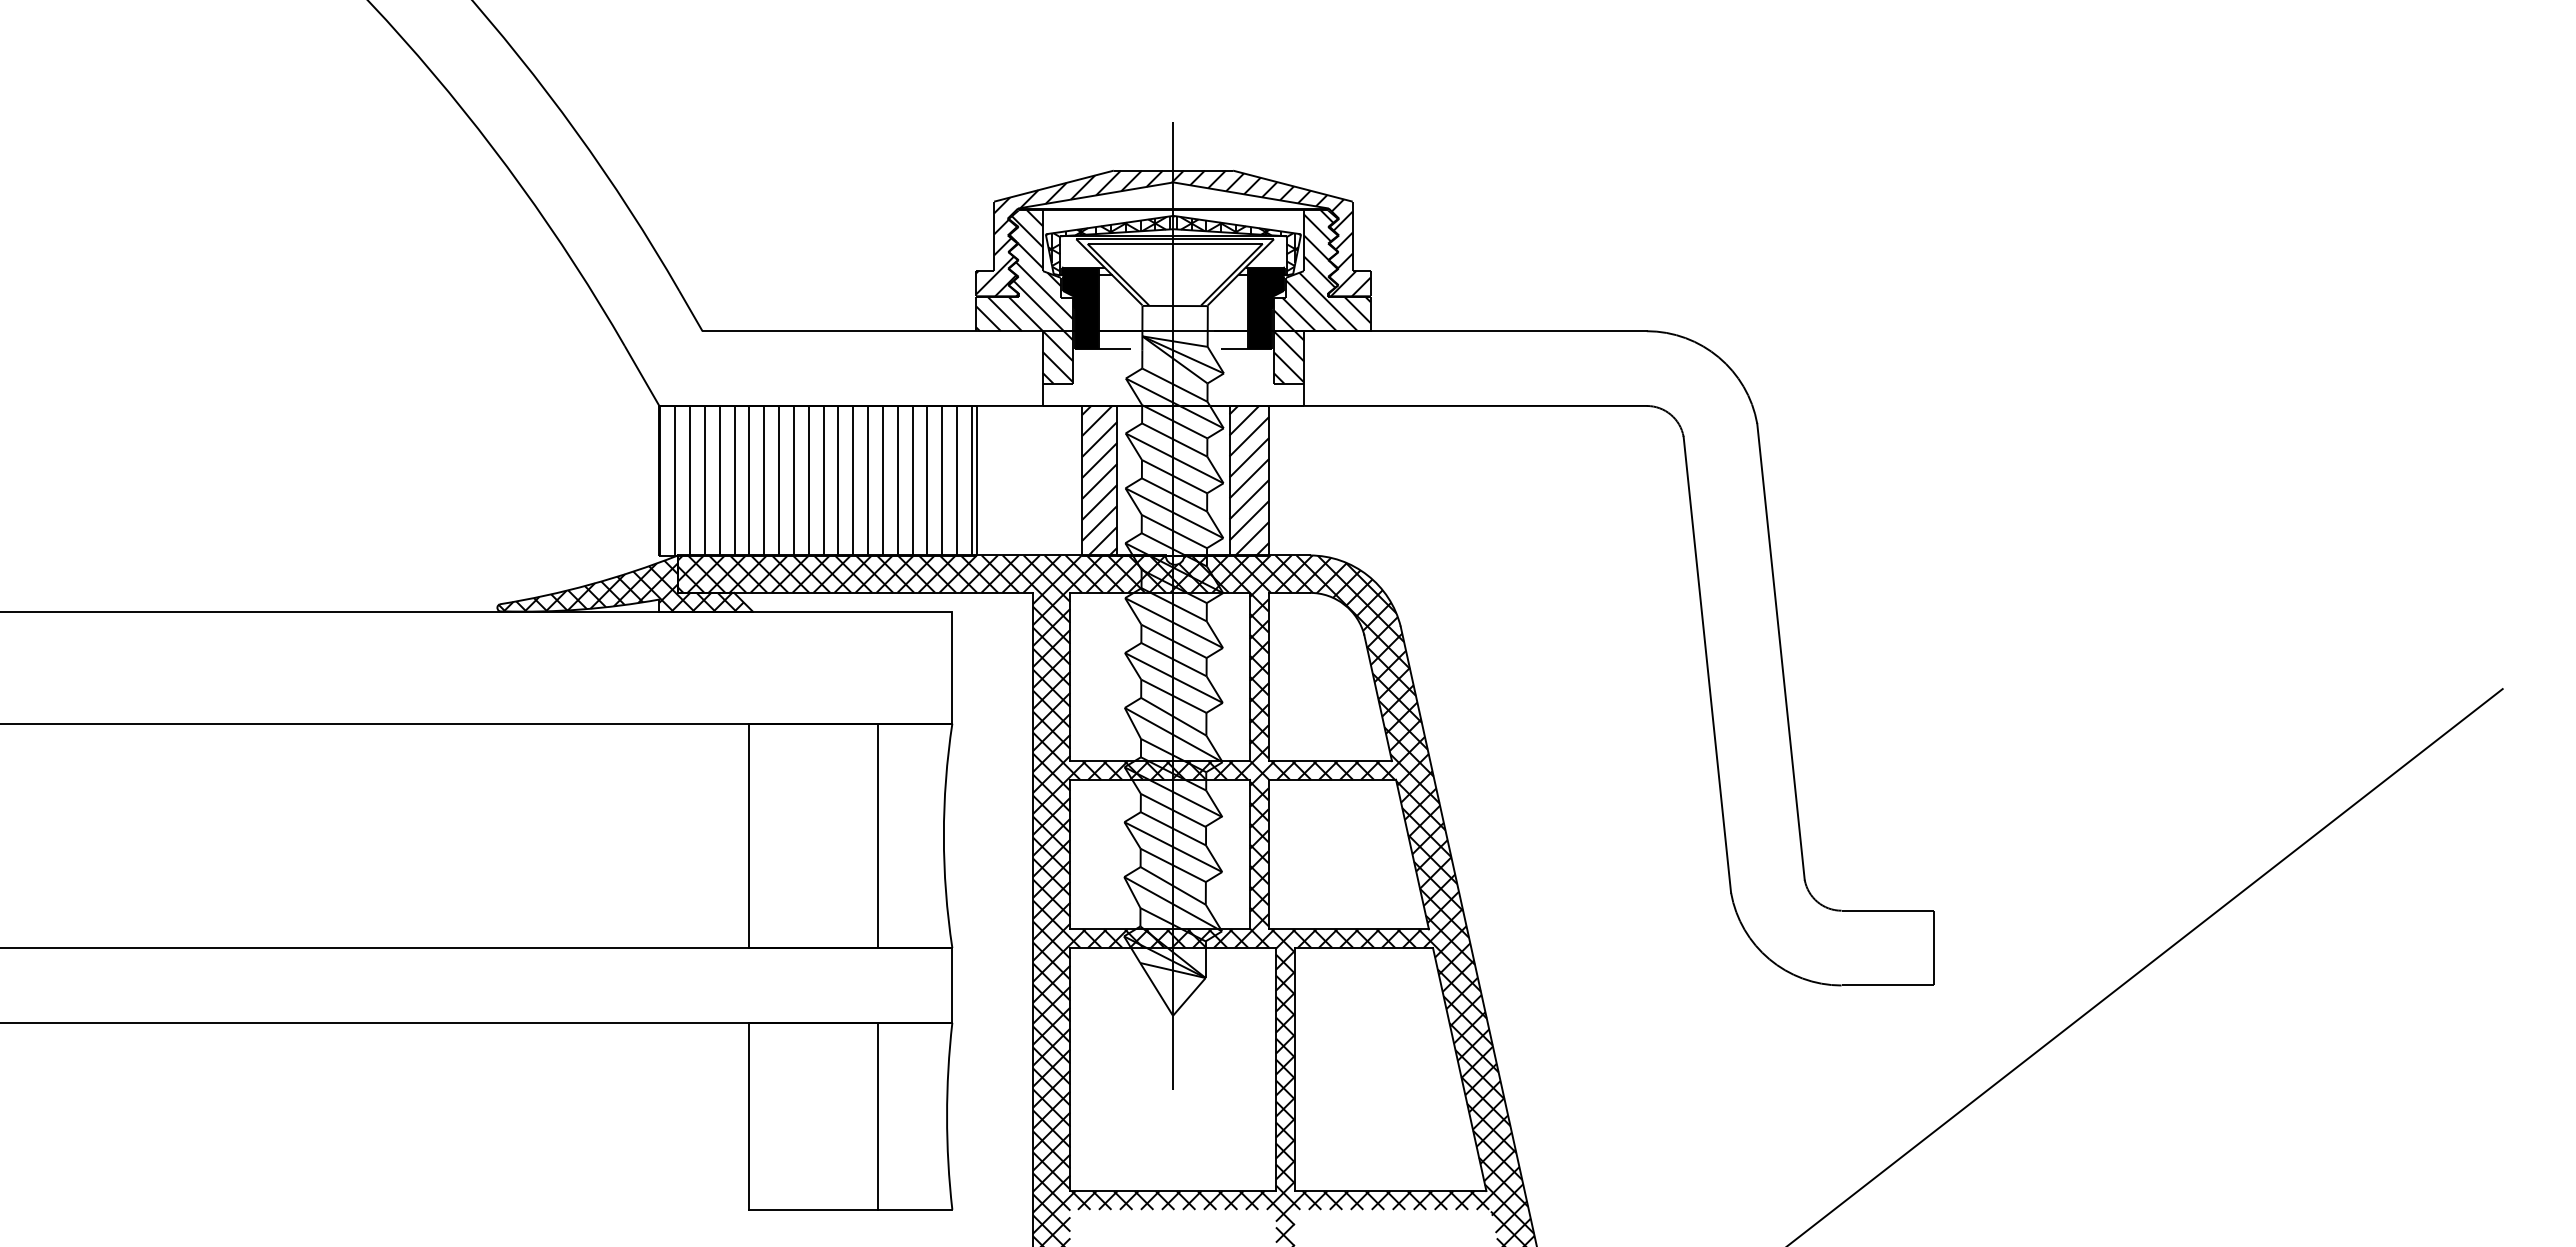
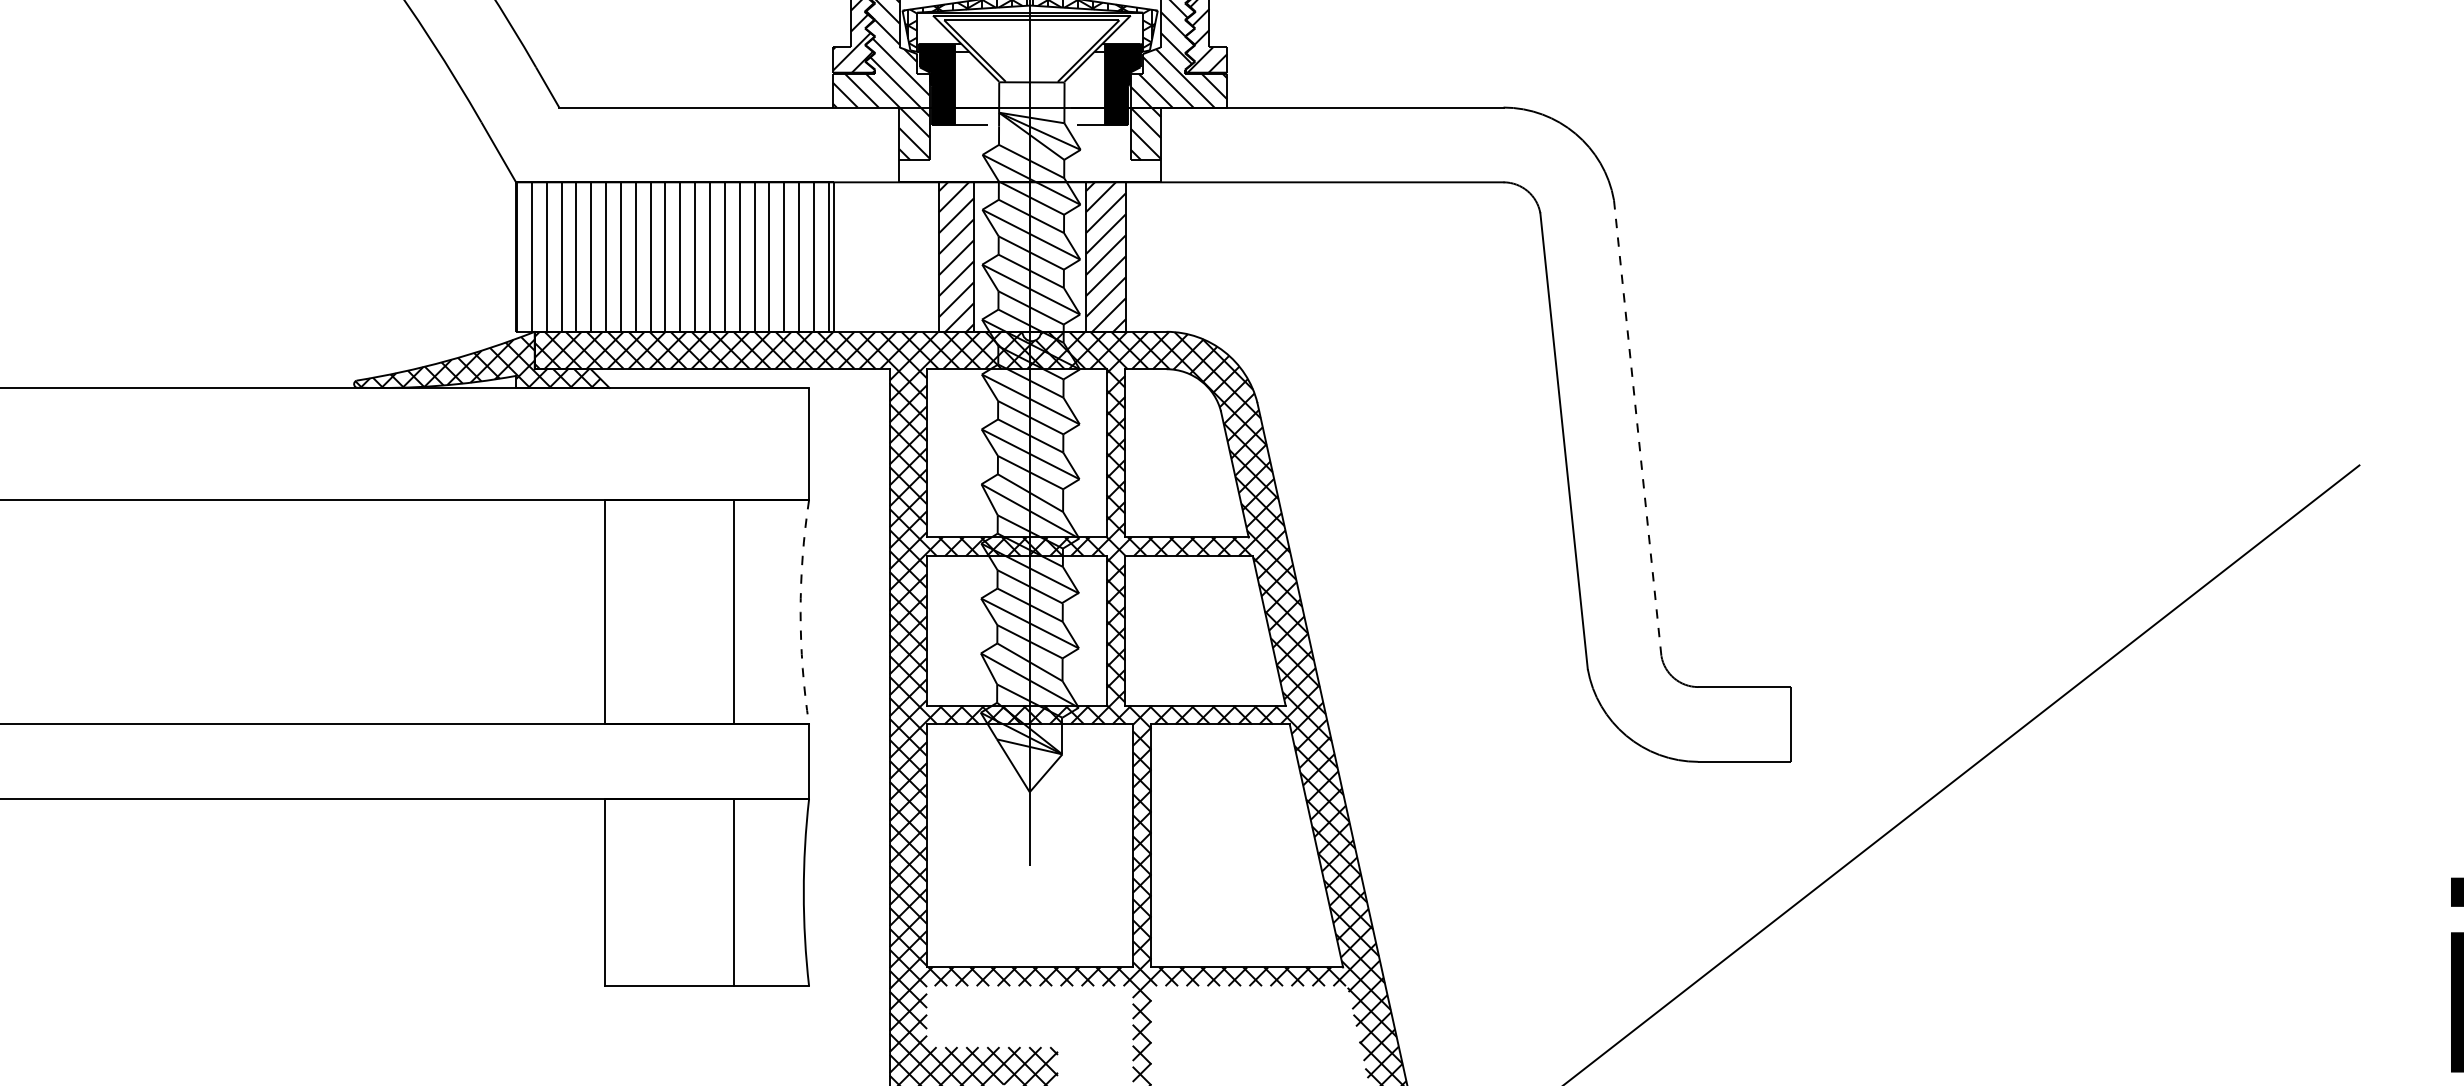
line: (1781, 652) -> (1638, 428), solid -> dashed
arc: (943, 835) -> (800, 611), solid -> dashed

